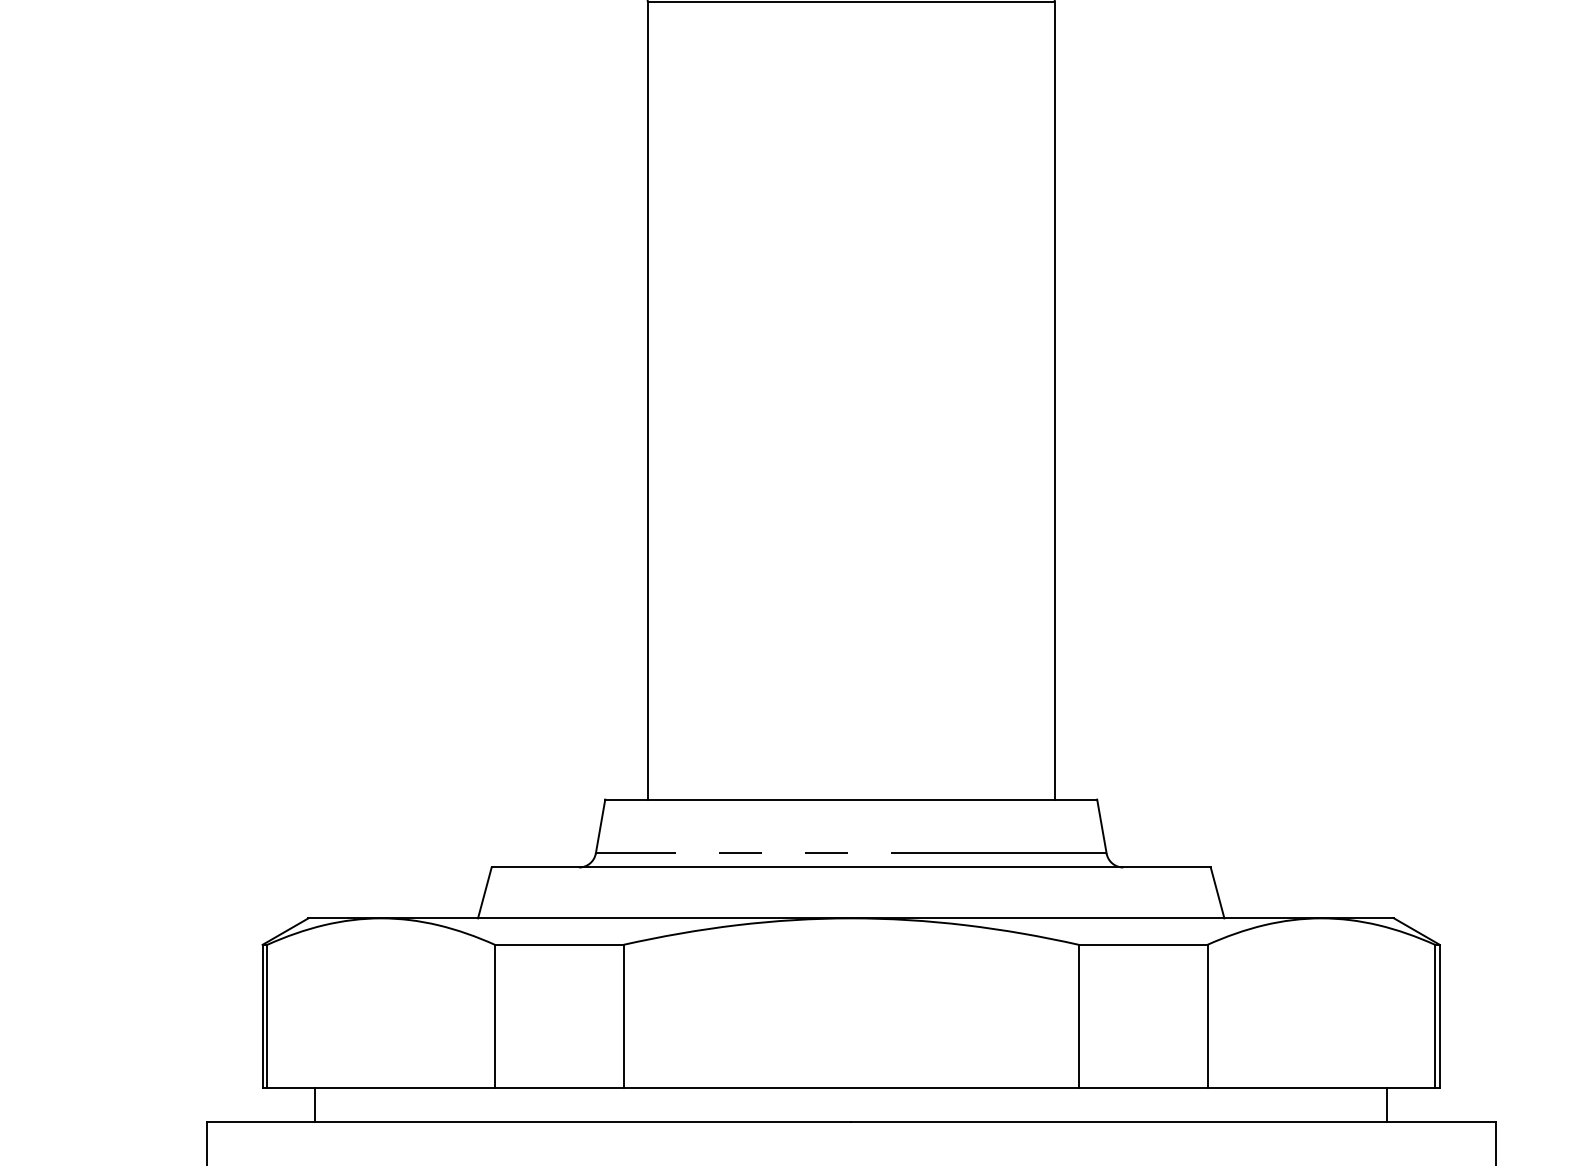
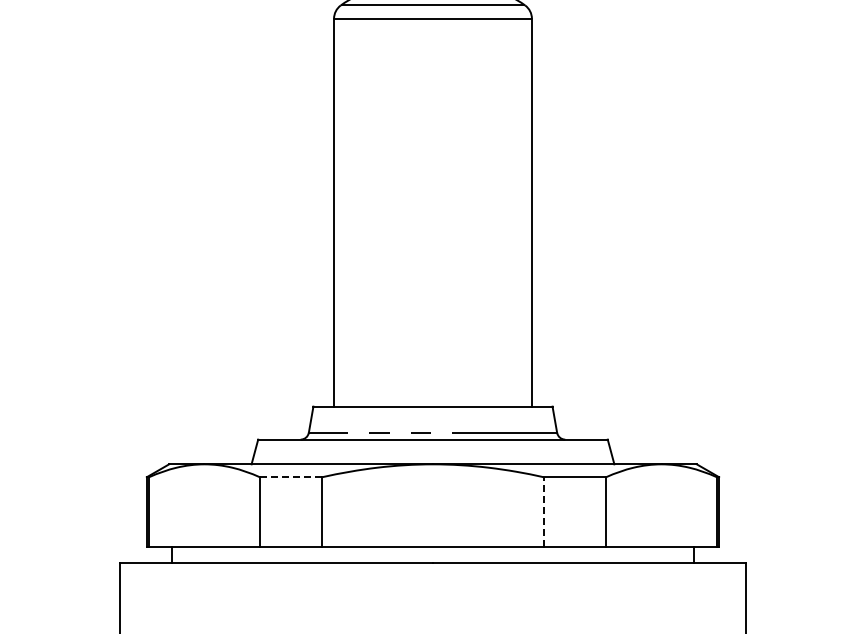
line: (558, 945) -> (290, 477), solid -> dashed
line: (1078, 1017) -> (543, 512), solid -> dashed

